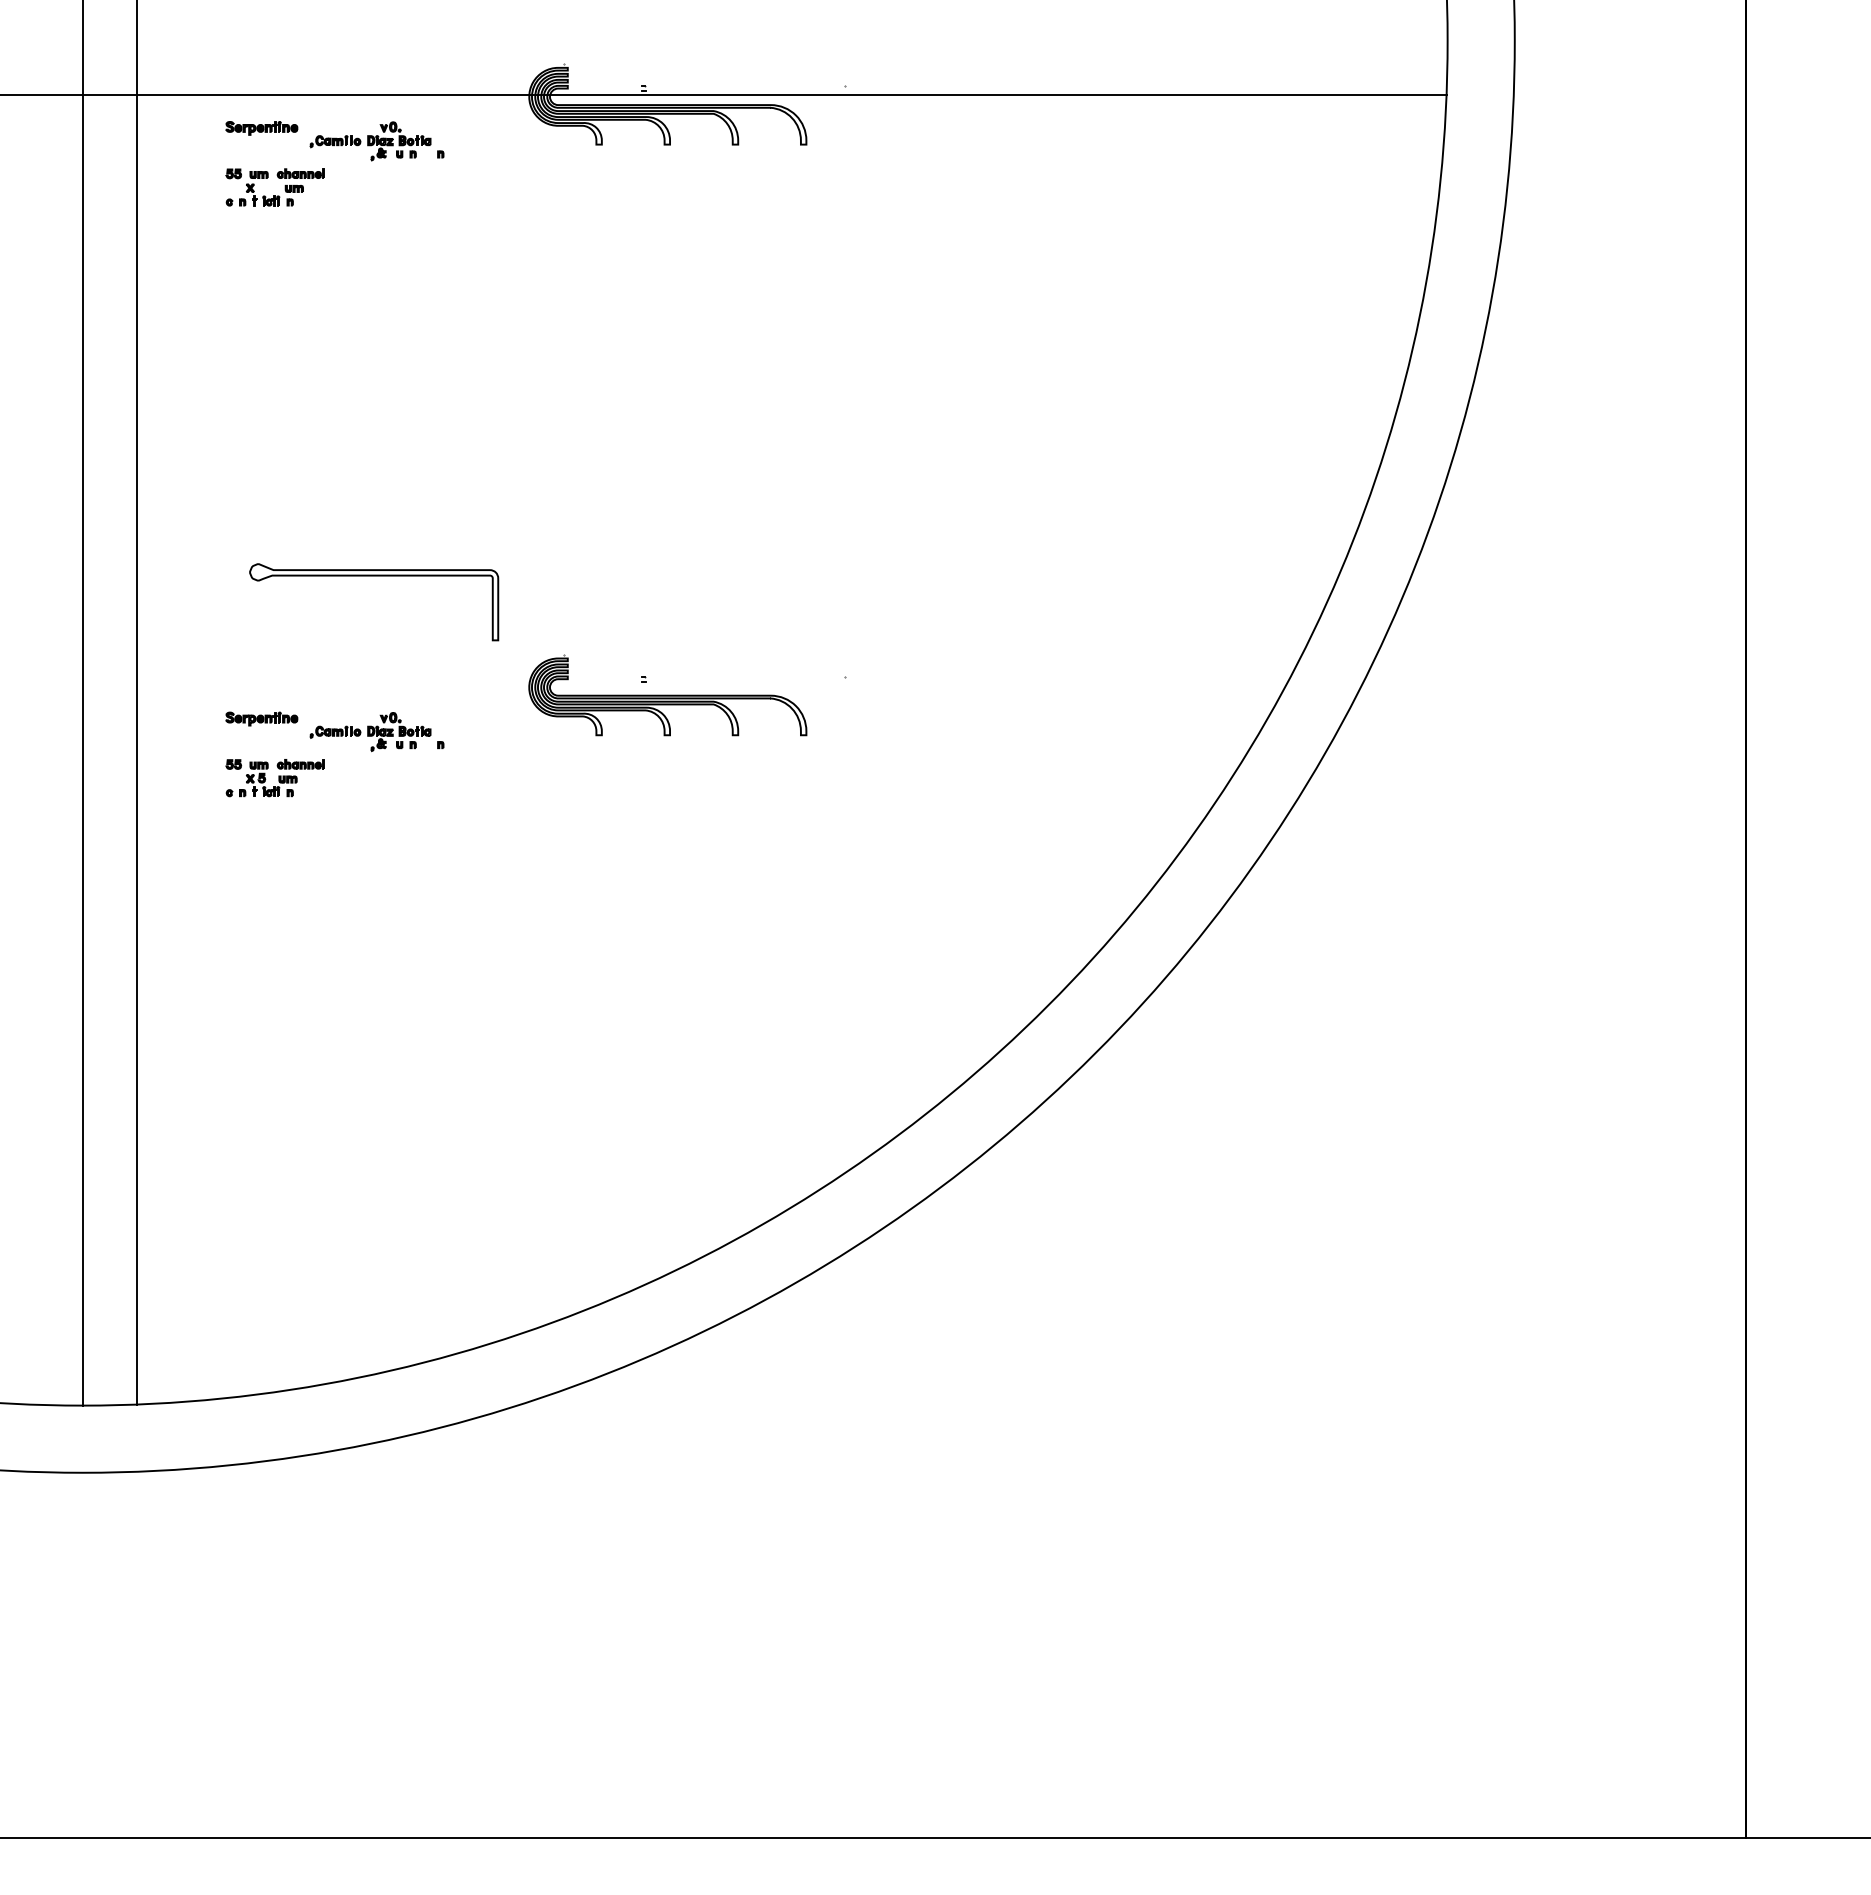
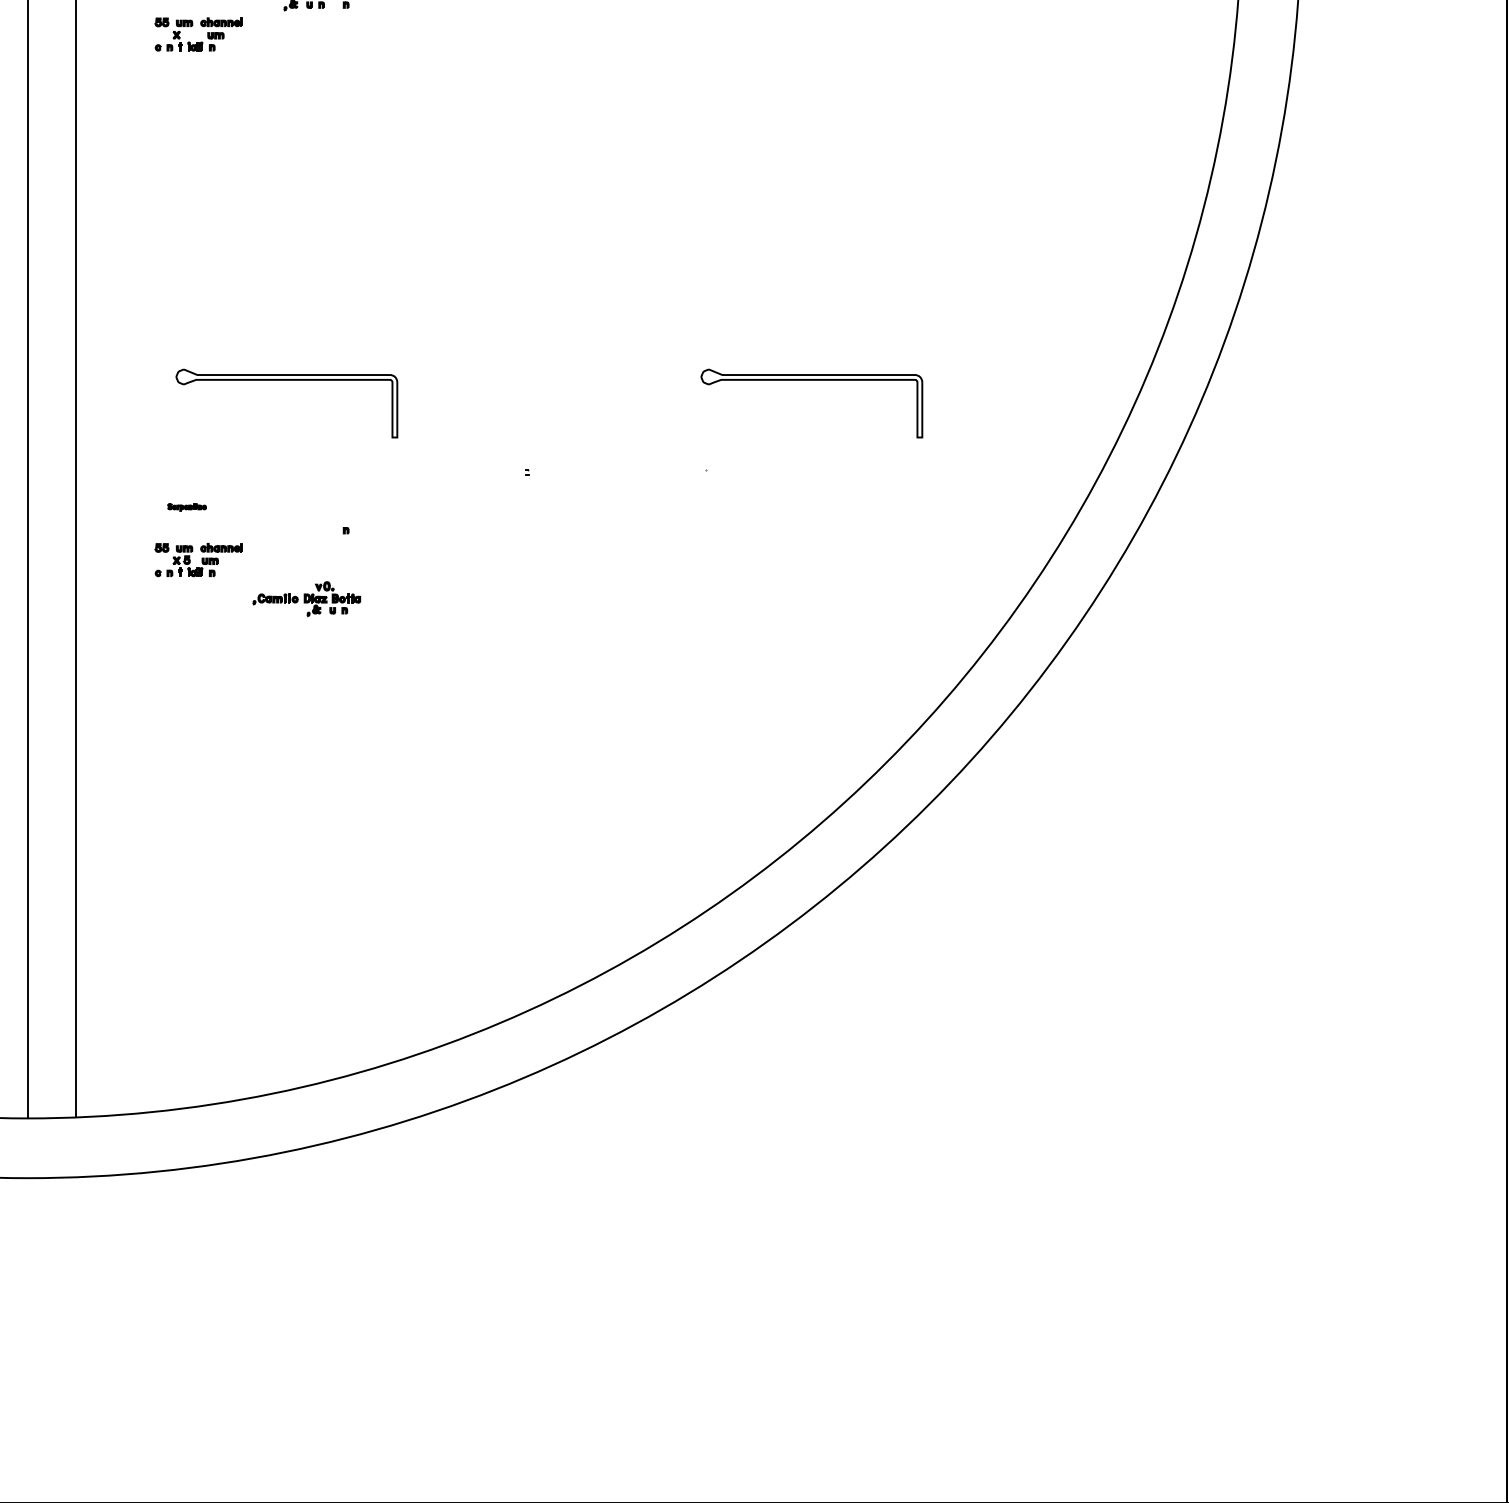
part: (964, 576) -> (812, 380), added
part: (667, 695) -> (547, 486), removed
part: (261, 718) -> (186, 507), size x0.6
part: (370, 732) -> (306, 599), moved

